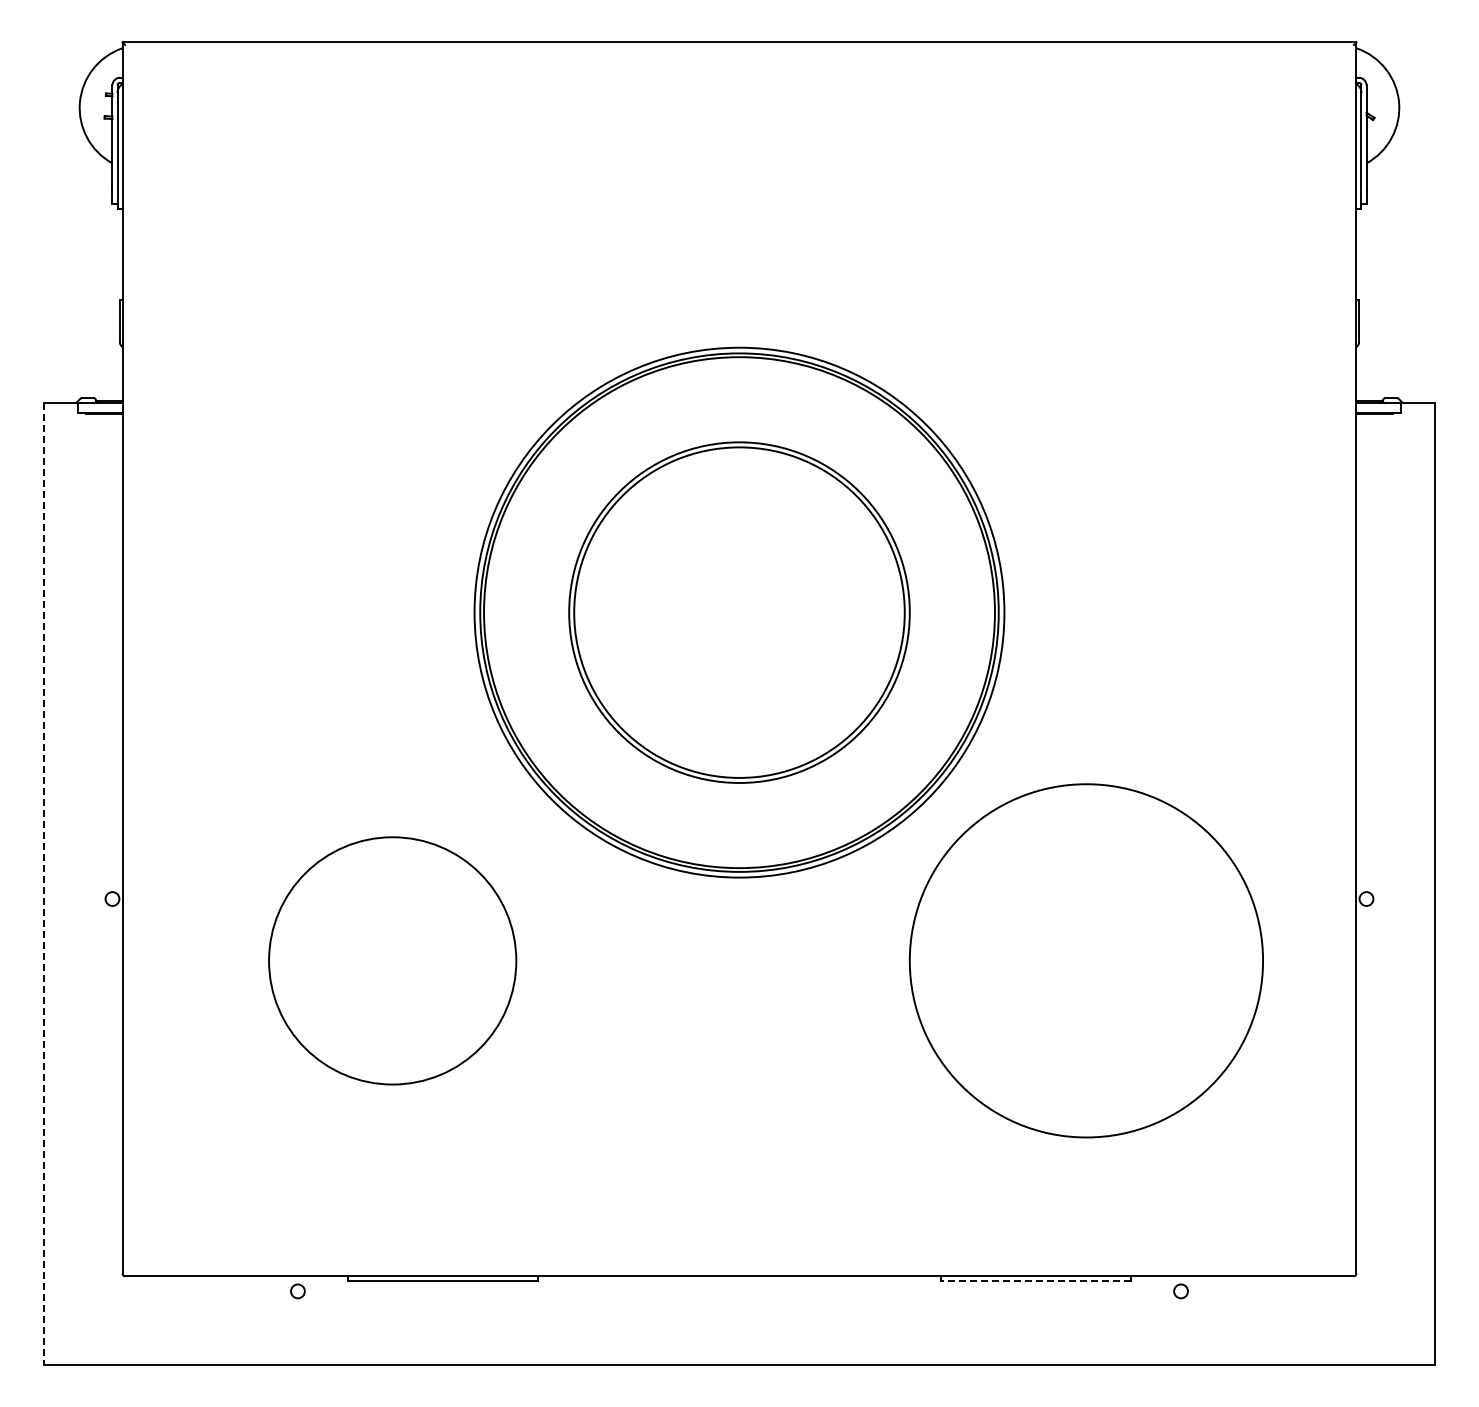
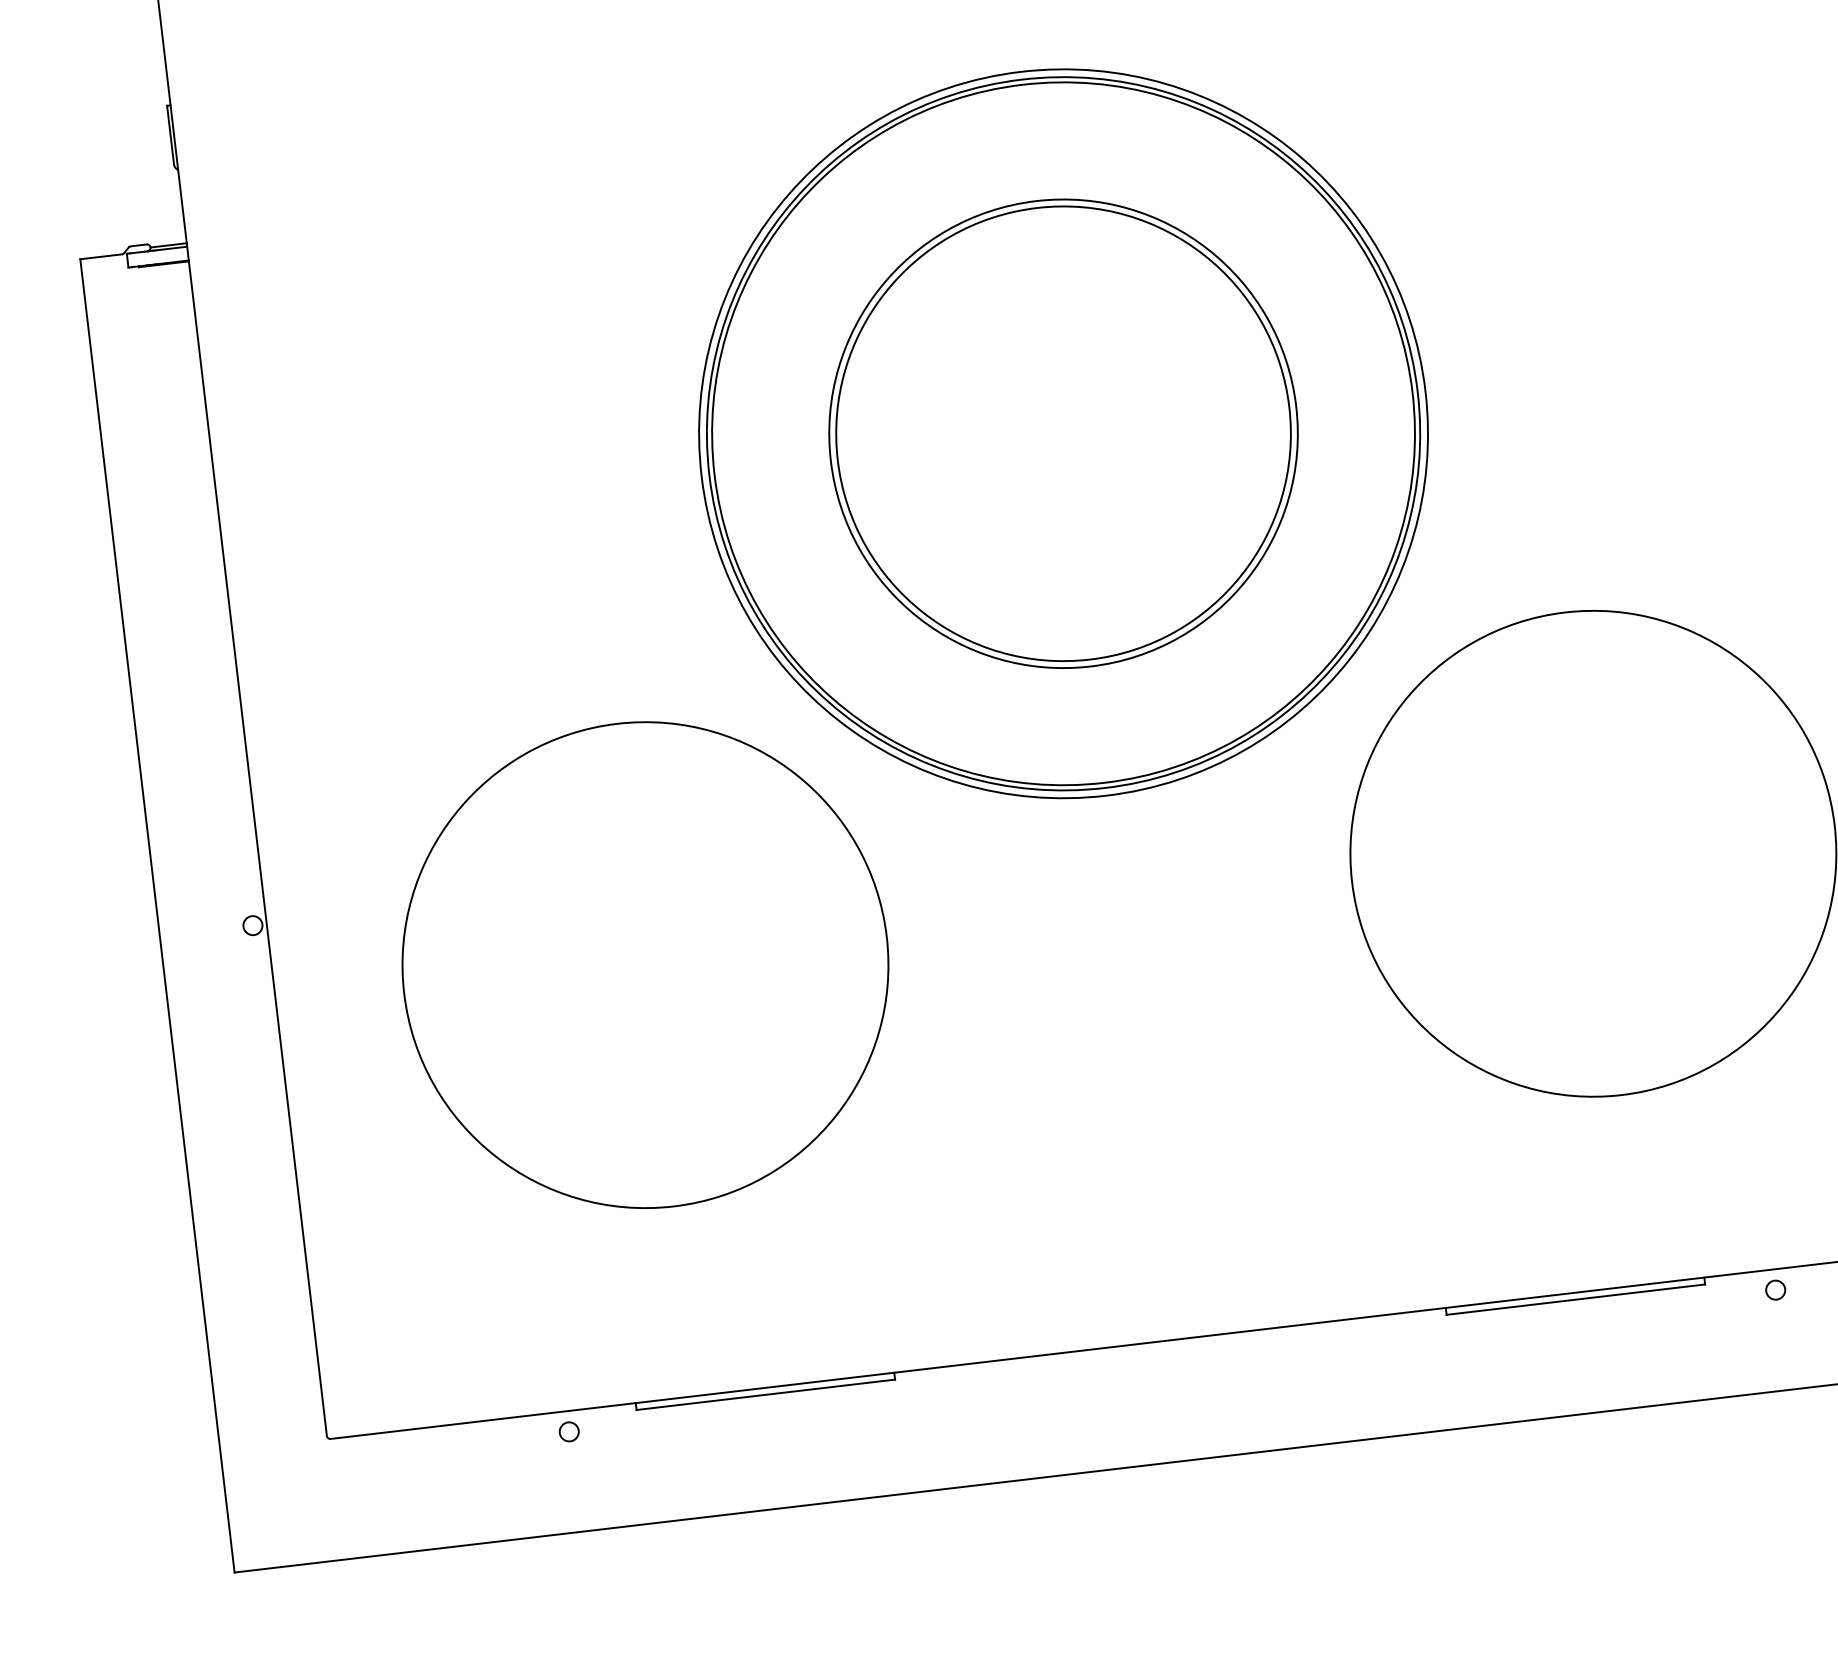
line: (44, 883) -> (157, 915), dashed -> solid
circle: (392, 960) -> (645, 964), size x1.43
line: (1035, 1281) -> (1575, 1299), dashed -> solid

